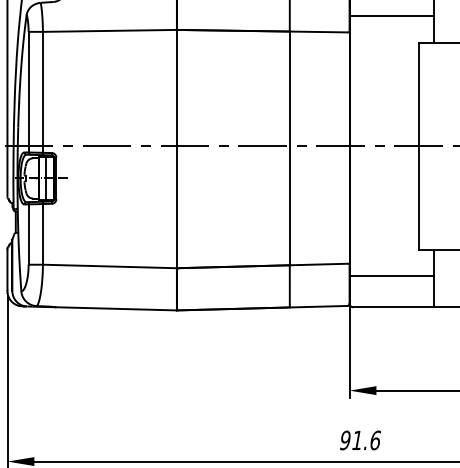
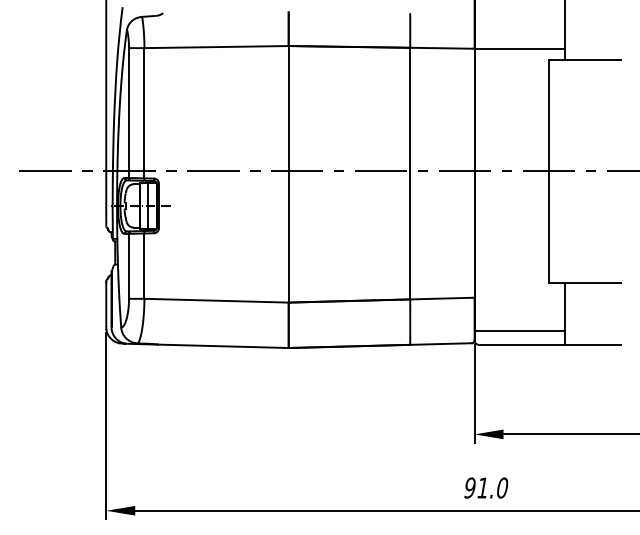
line: (391, 16) -> (519, 49), moved
line: (391, 276) -> (519, 331), moved
text: (375, 439) -> (502, 487), 91.6 -> 91.0

